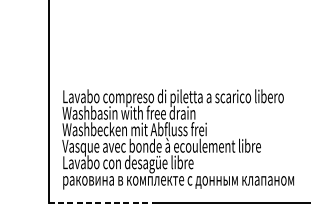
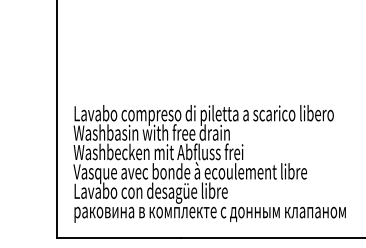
line: (100, 202) -> (118, 238), dashed -> solid

